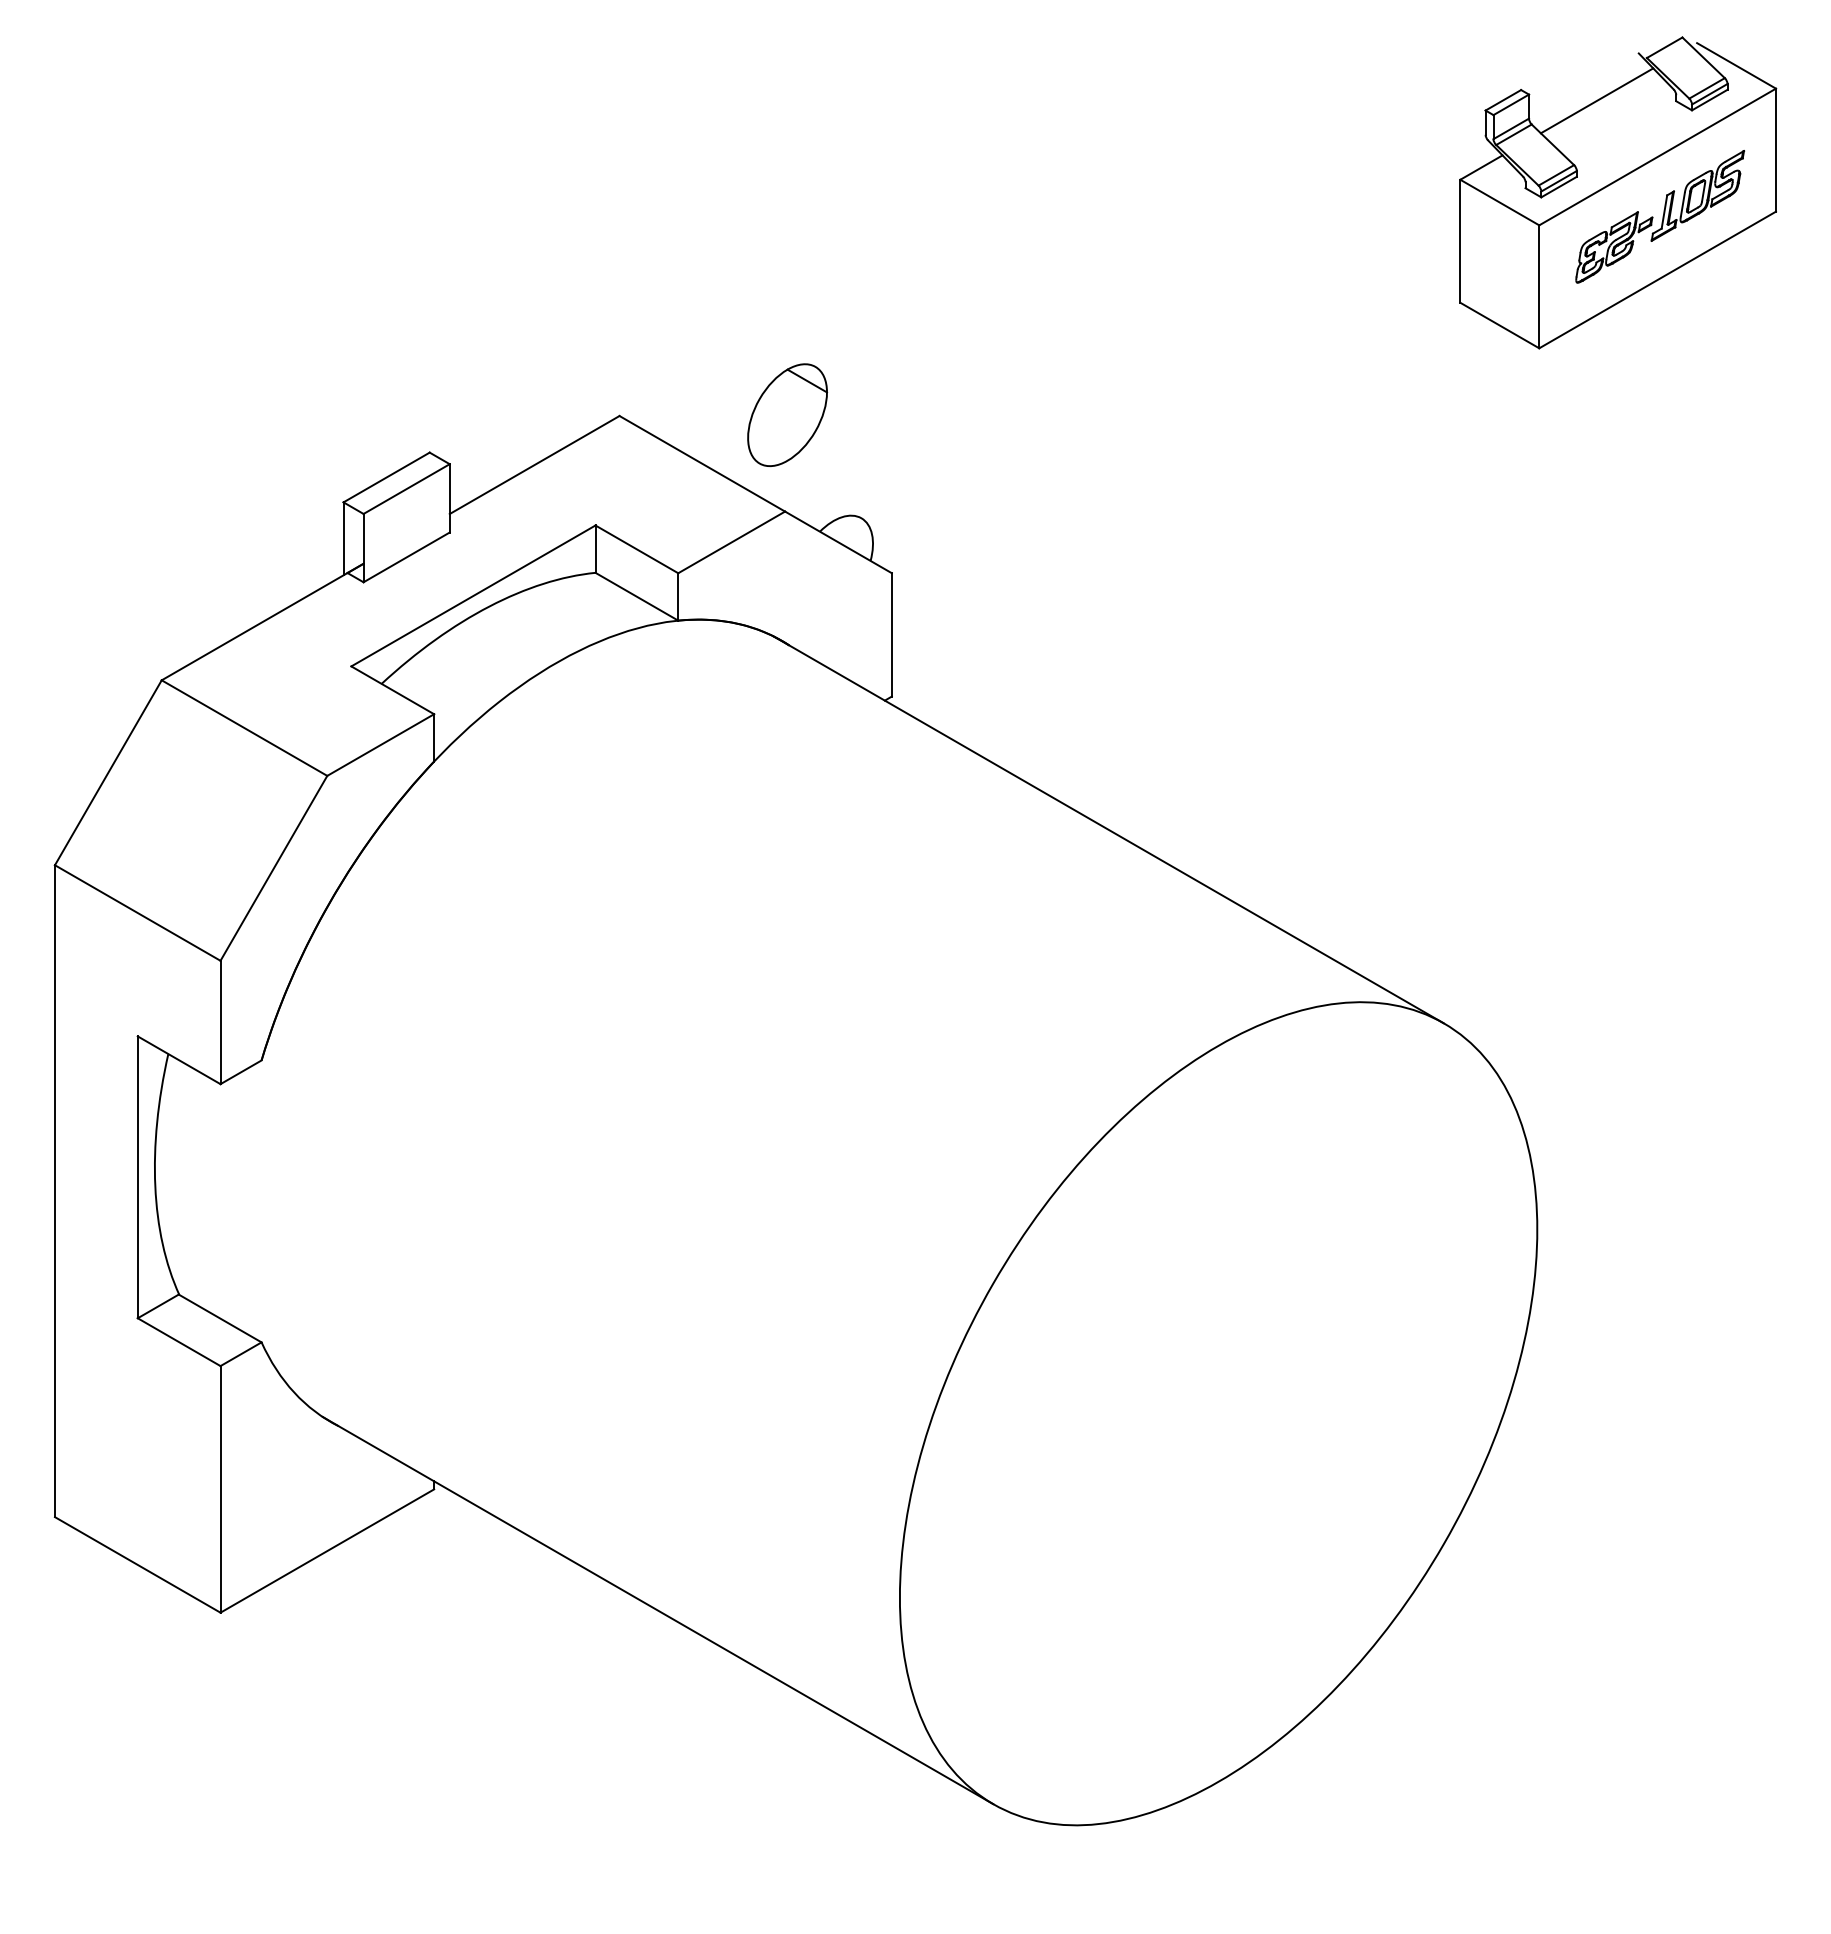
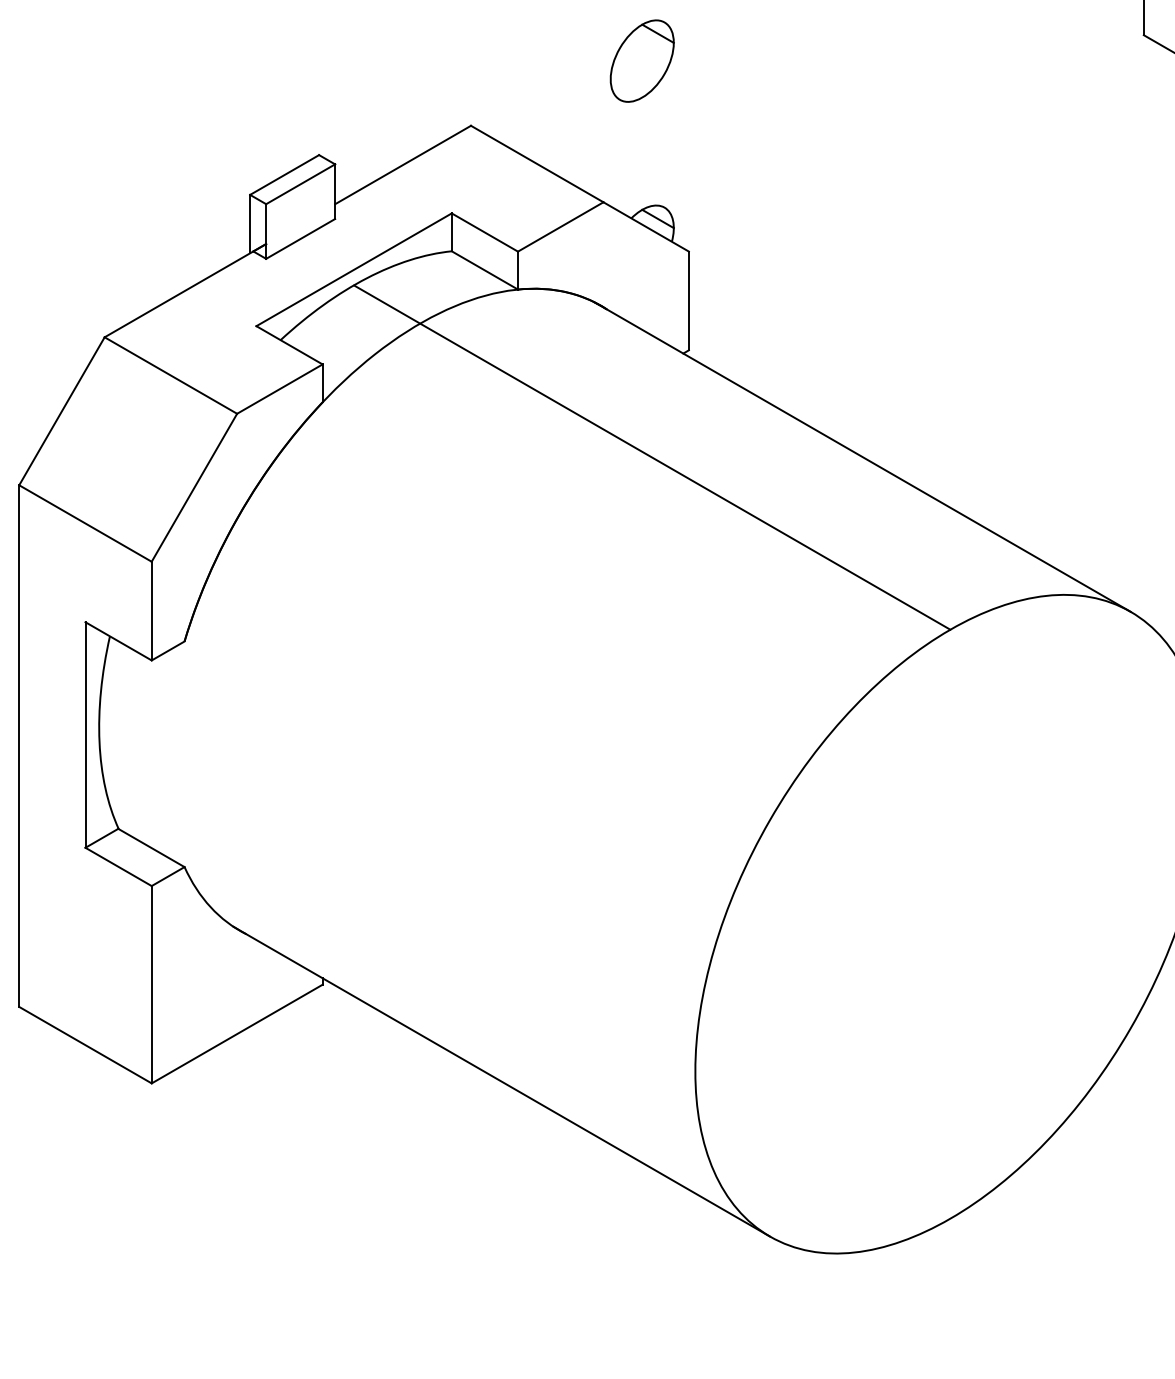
part: (787, 414) -> (642, 60), moved
line: (853, 532) -> (658, 219), added
line: (845, 830) -> (651, 457), added

